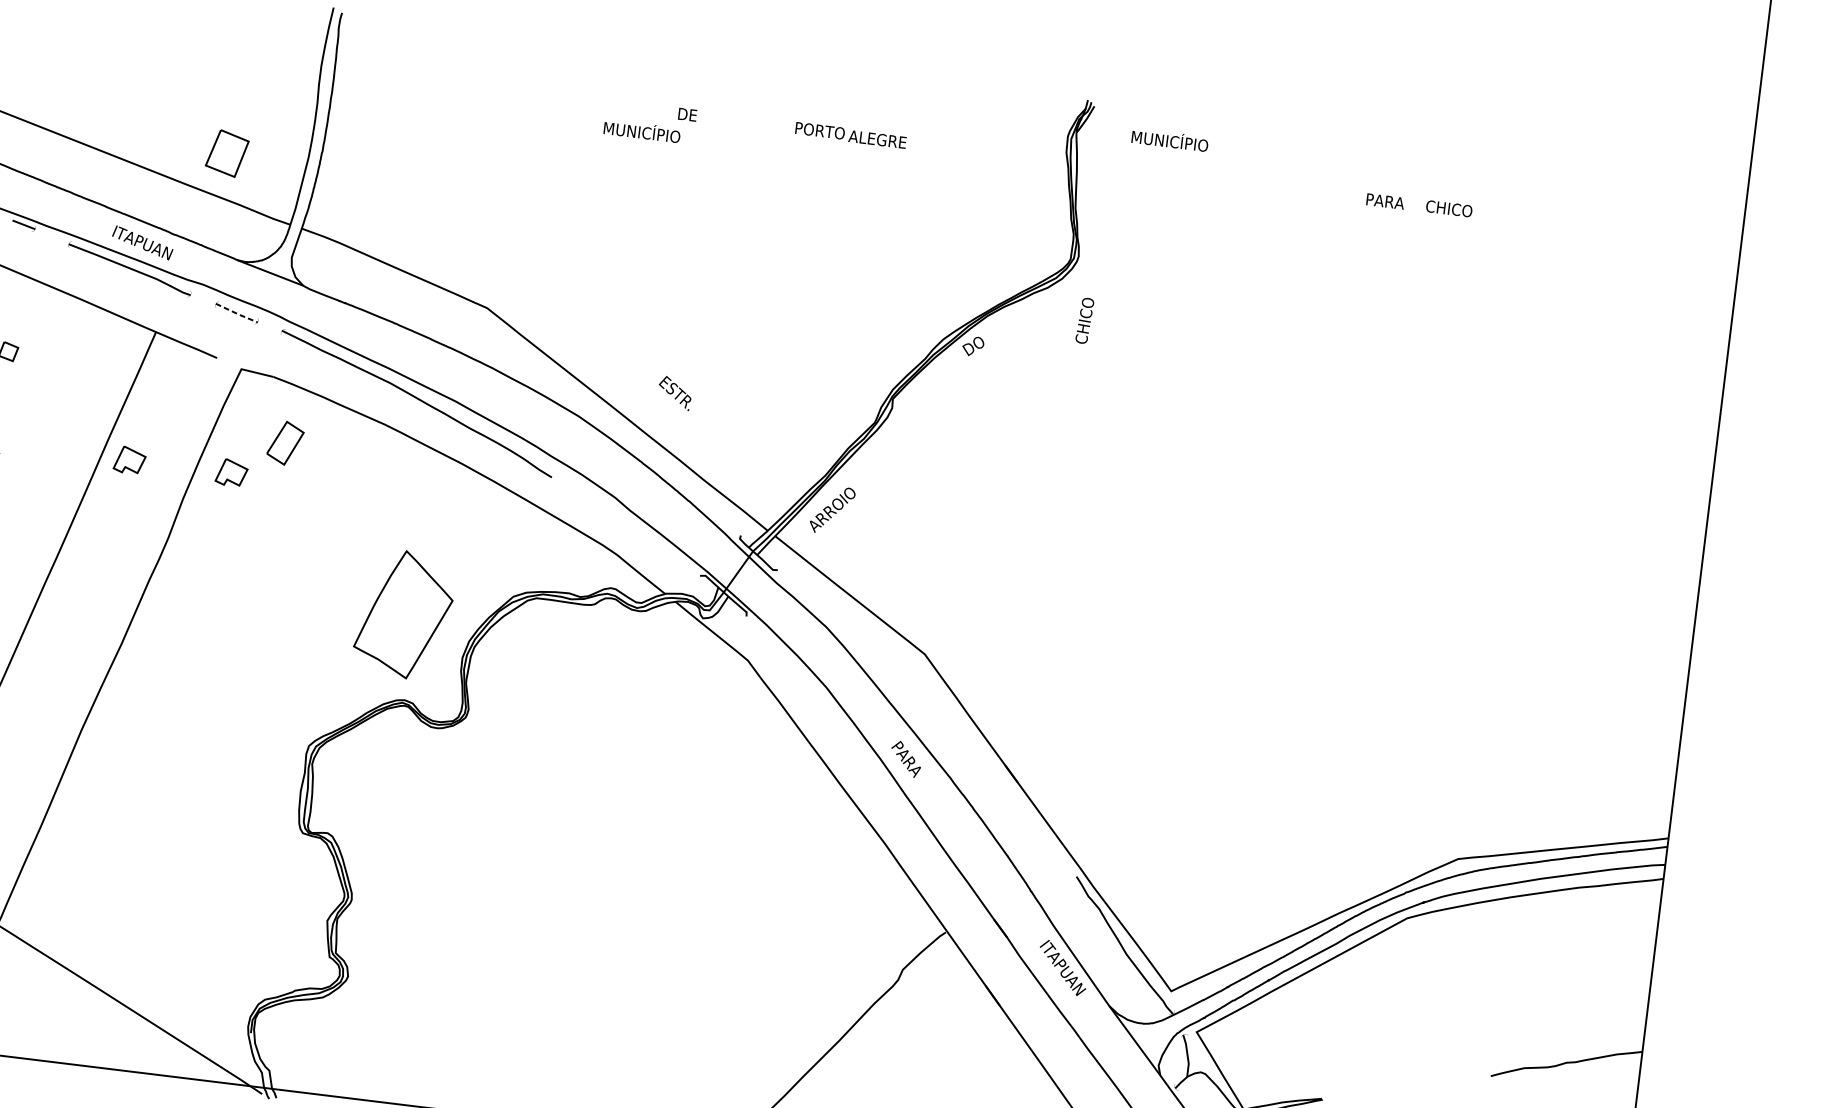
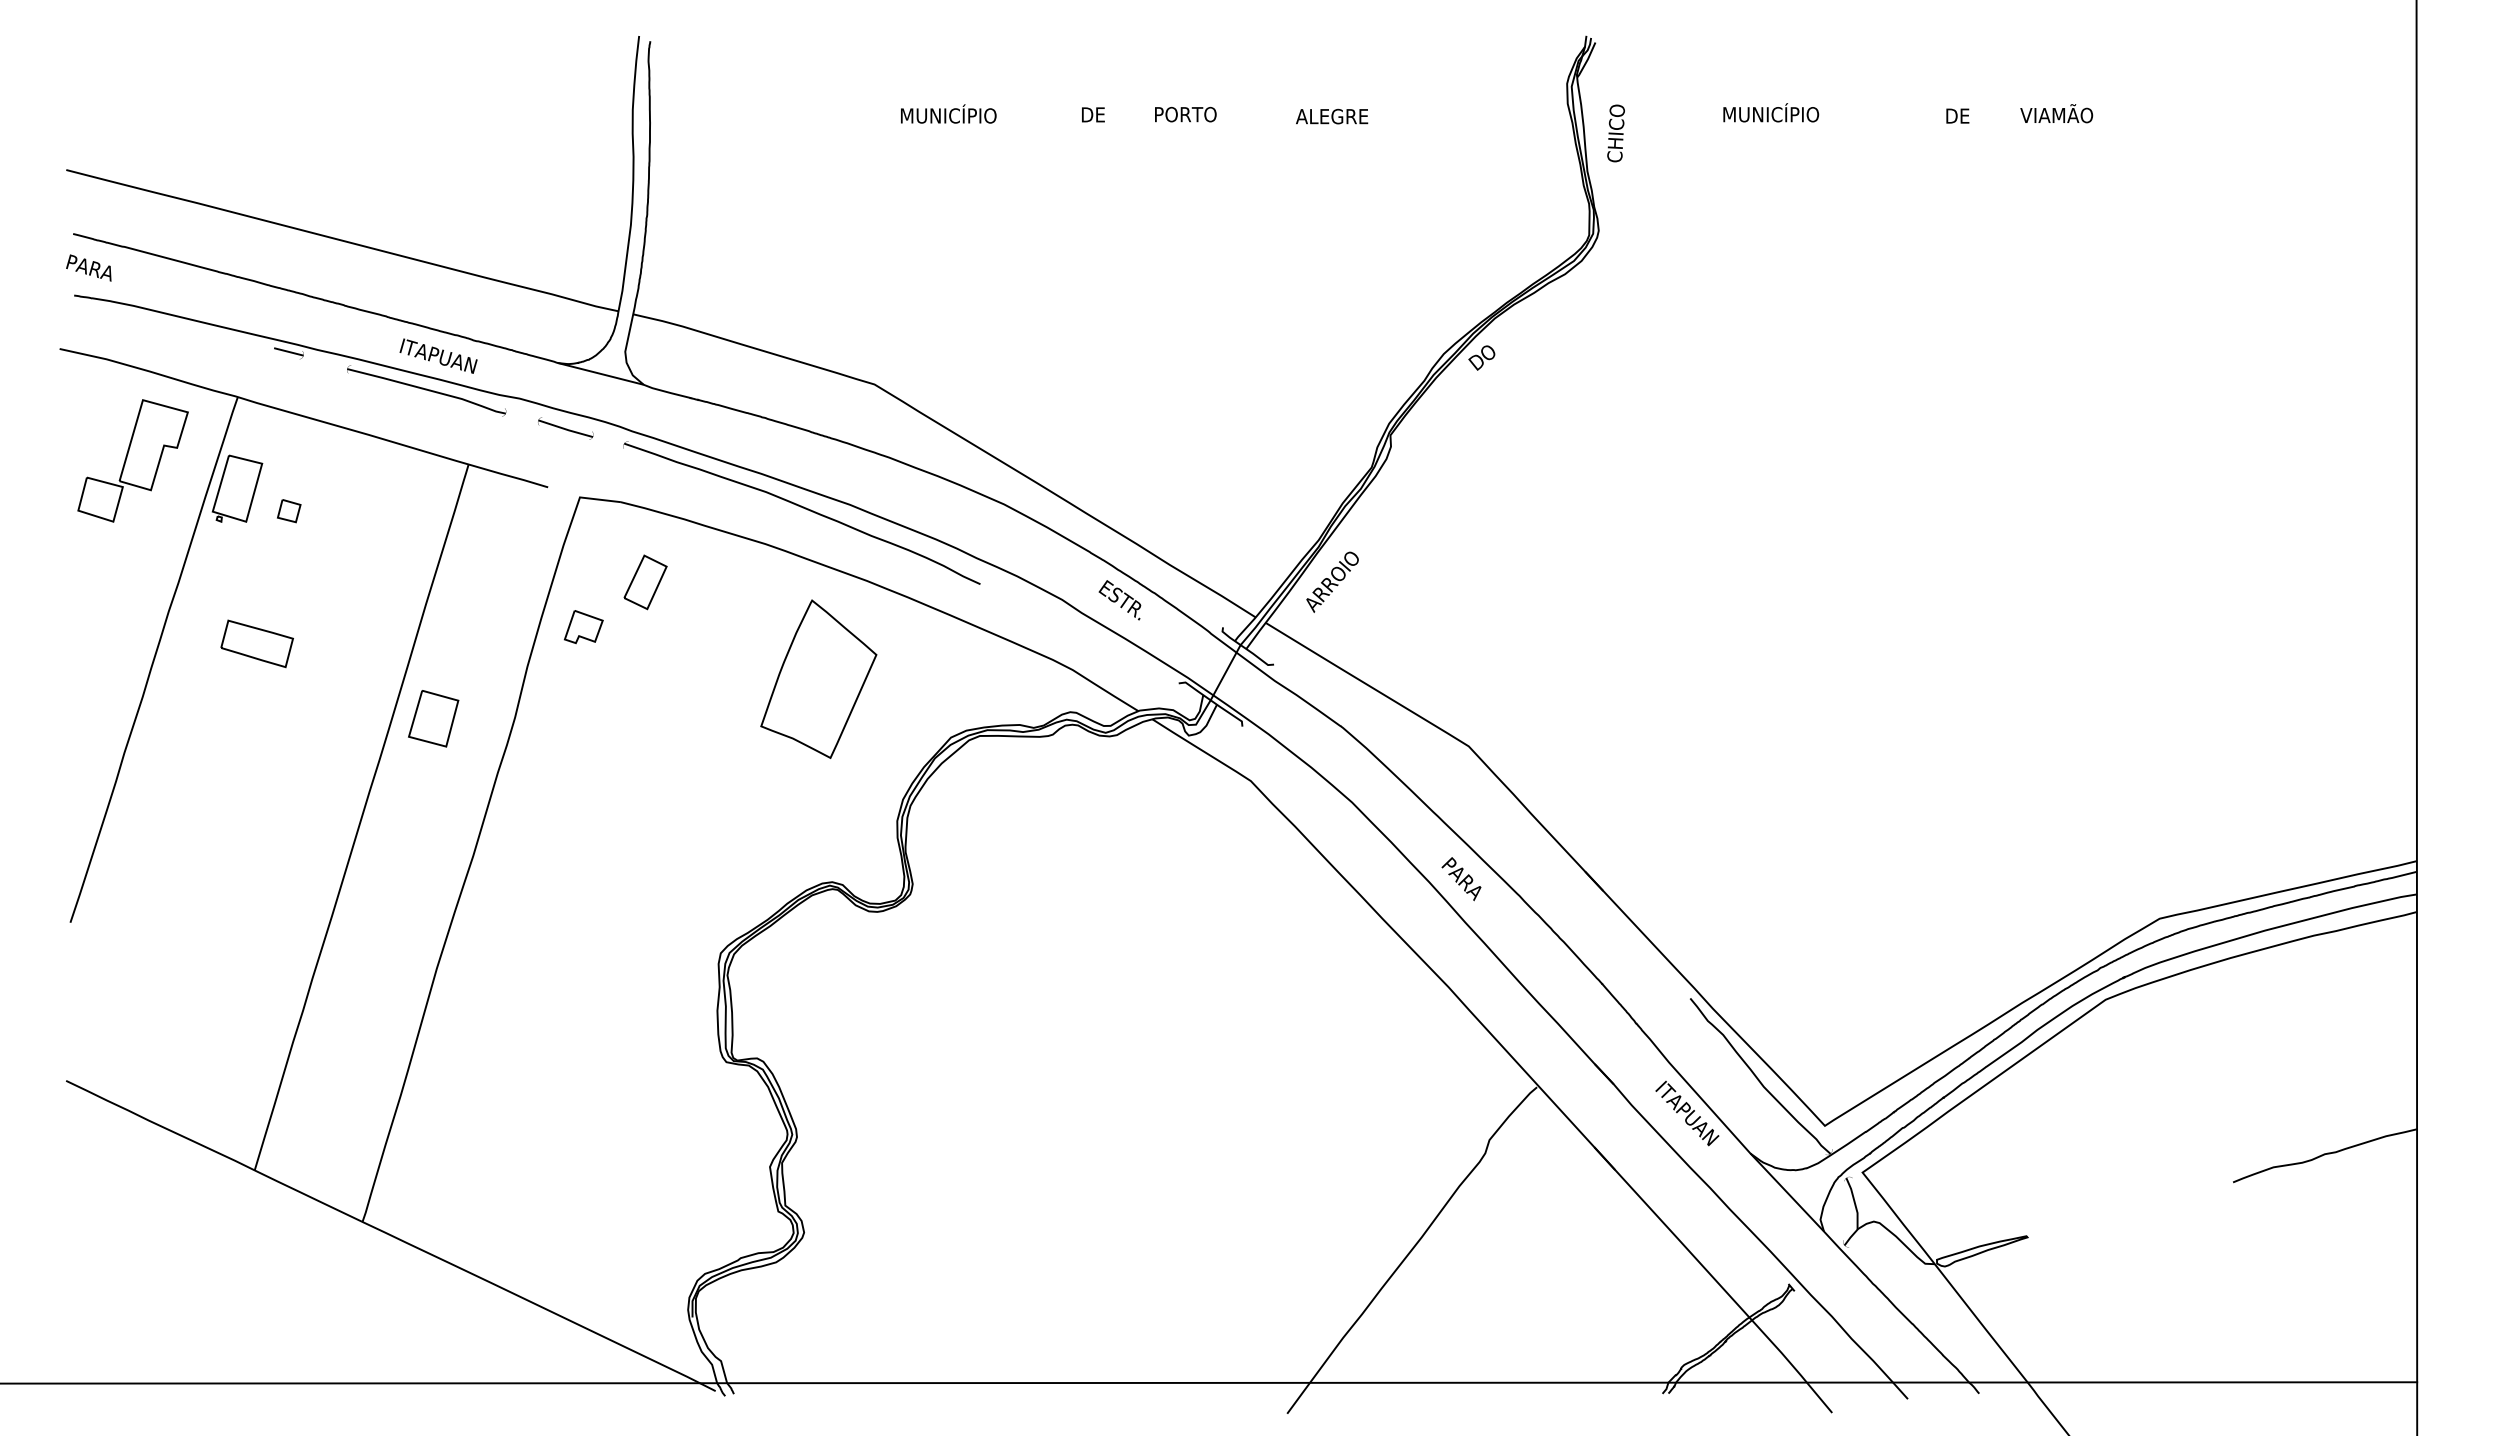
text: (642, 130) -> (948, 113), moved
text: (819, 130) -> (1185, 114), moved
text: (1170, 139) -> (1771, 112), moved
part: (227, 153) -> (433, 718), moved
text: (1385, 201) -> (1970, 115), PARA -> DE
text: (1454, 207) -> (2056, 113), CHICO -> VIAMÃO
line: (237, 313) -> (566, 429), dashed -> solid
text: (1084, 320) -> (1615, 133), moved
text: (674, 393) -> (1119, 600), moved
part: (129, 460) -> (455, 627), removed
part: (404, 613) -> (818, 678), moved

